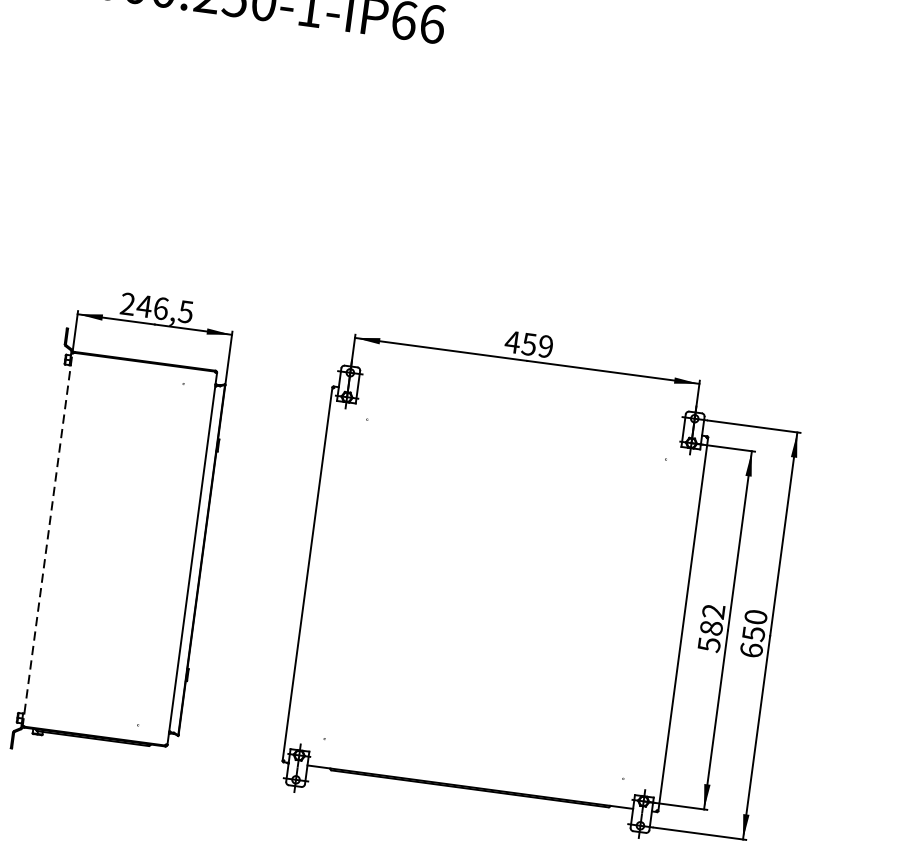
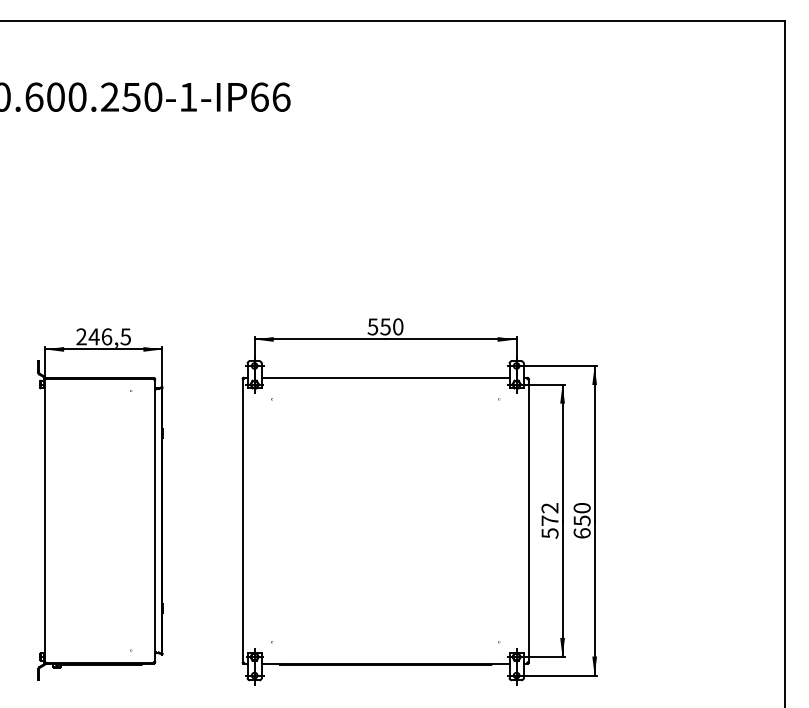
text: (529, 343) -> (385, 326), 459 -> 550
line: (520, 410) -> (385, 377), added
line: (48, 539) -> (45, 520), dashed -> solid
text: (710, 627) -> (549, 520), 582 -> 572

